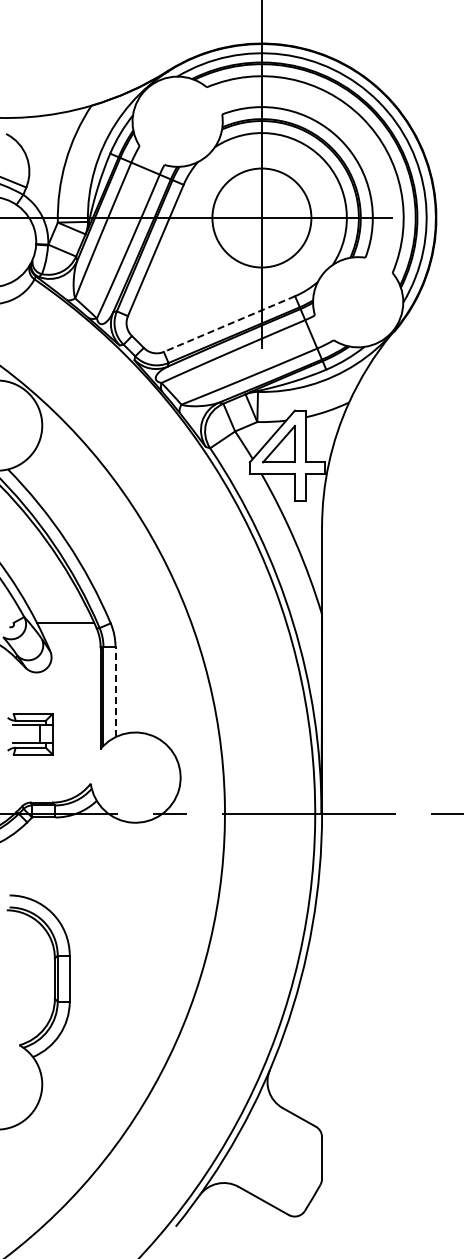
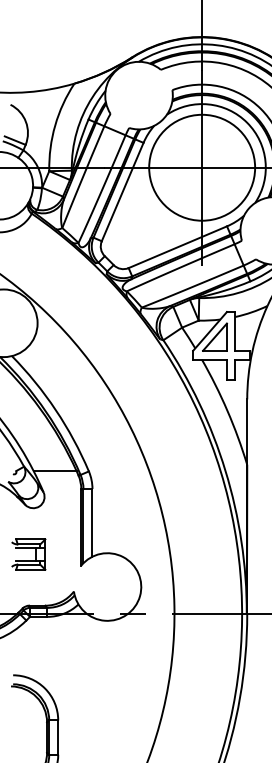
circle: (261, 217) -> (201, 167), size x1.43
line: (229, 324) -> (177, 247), dashed -> solid
line: (115, 691) -> (92, 522), dashed -> solid

